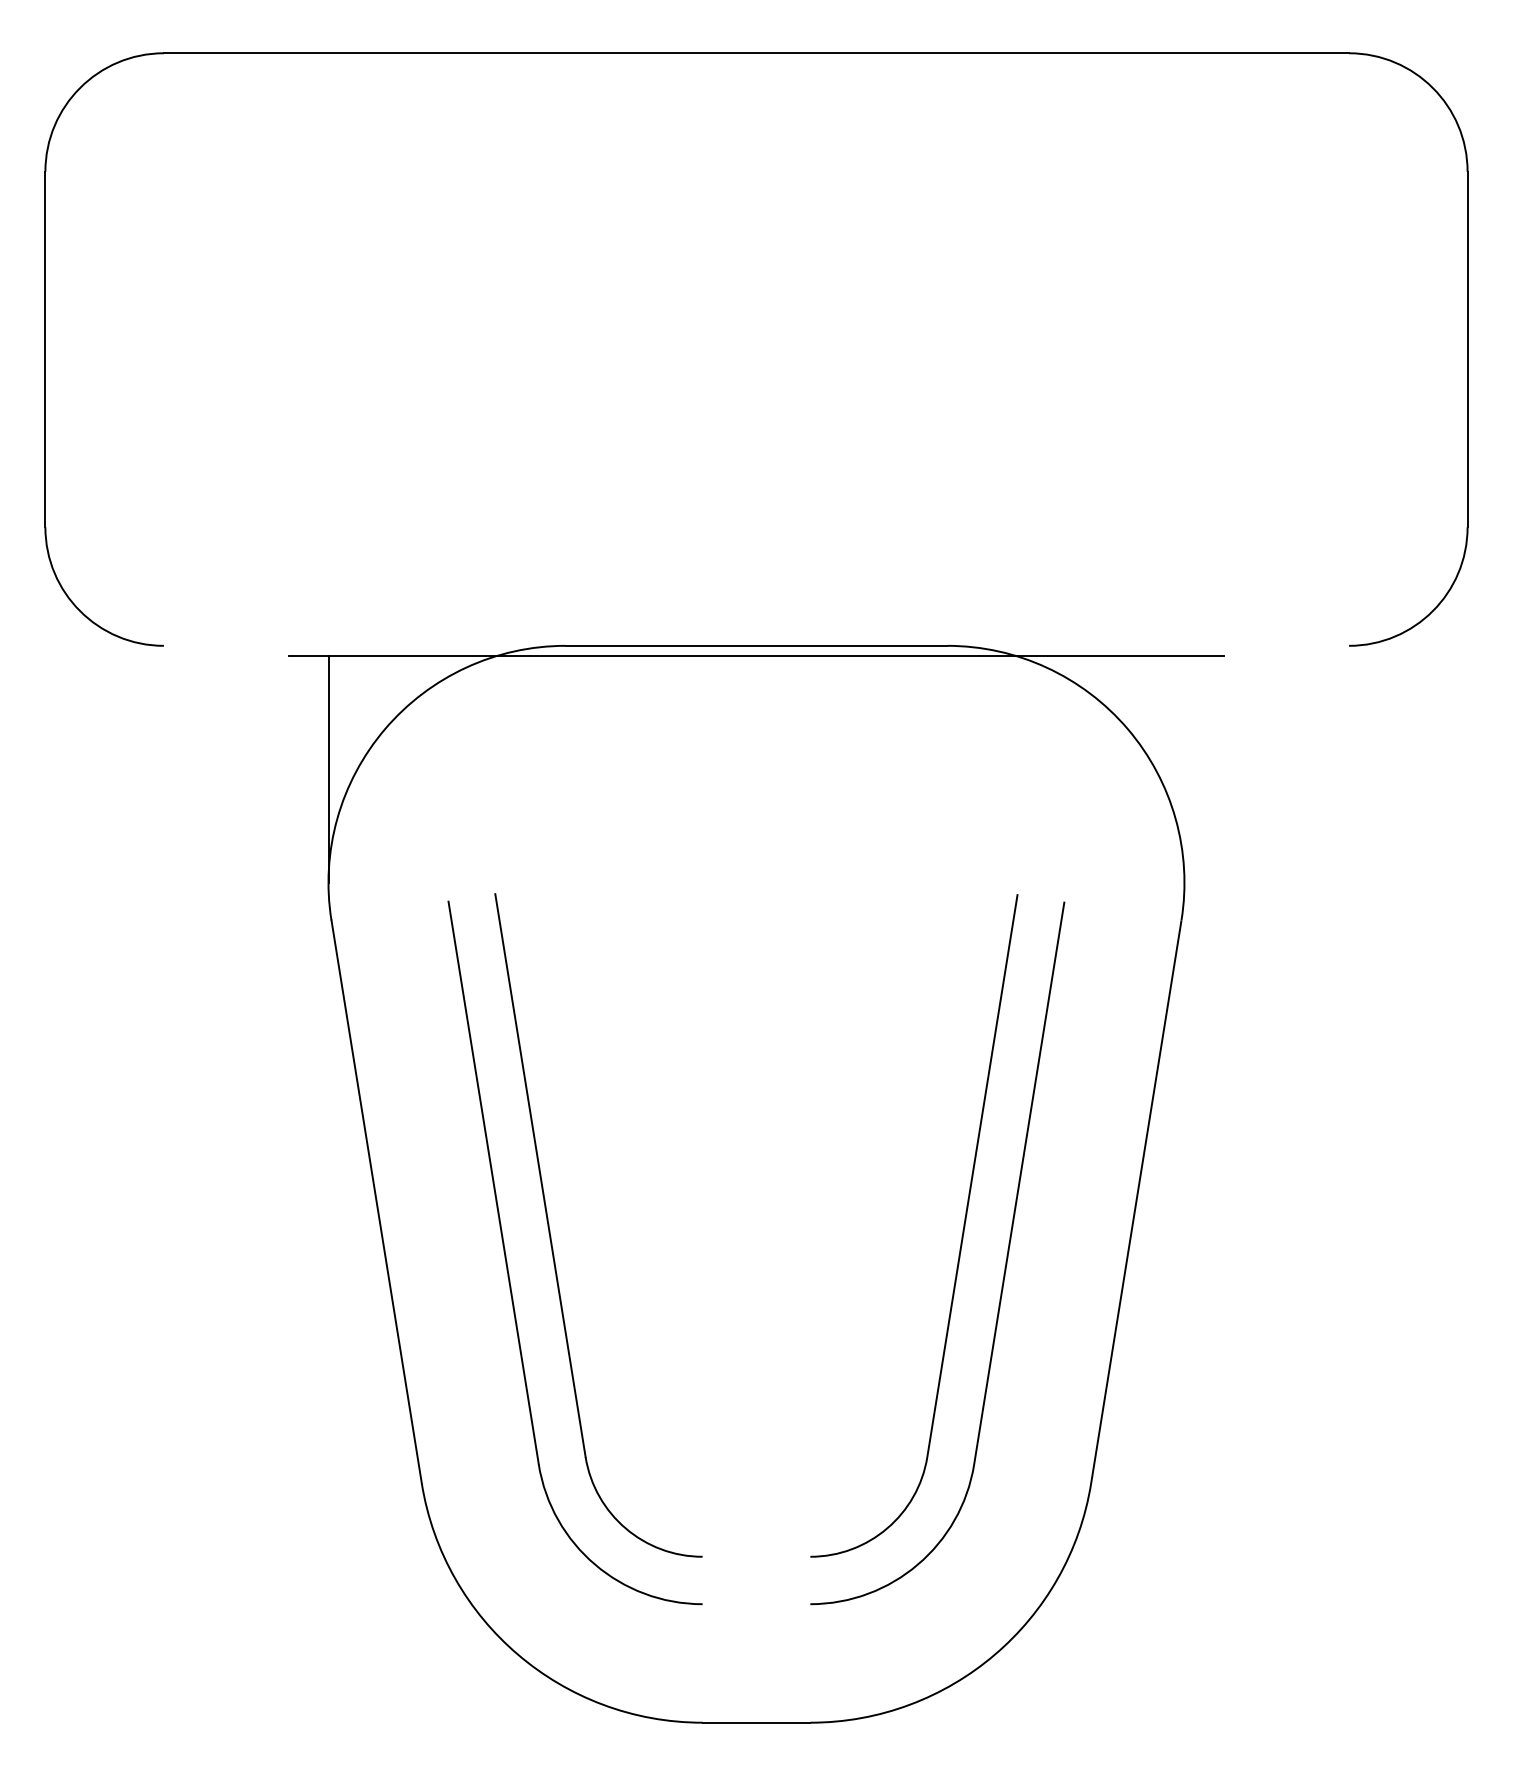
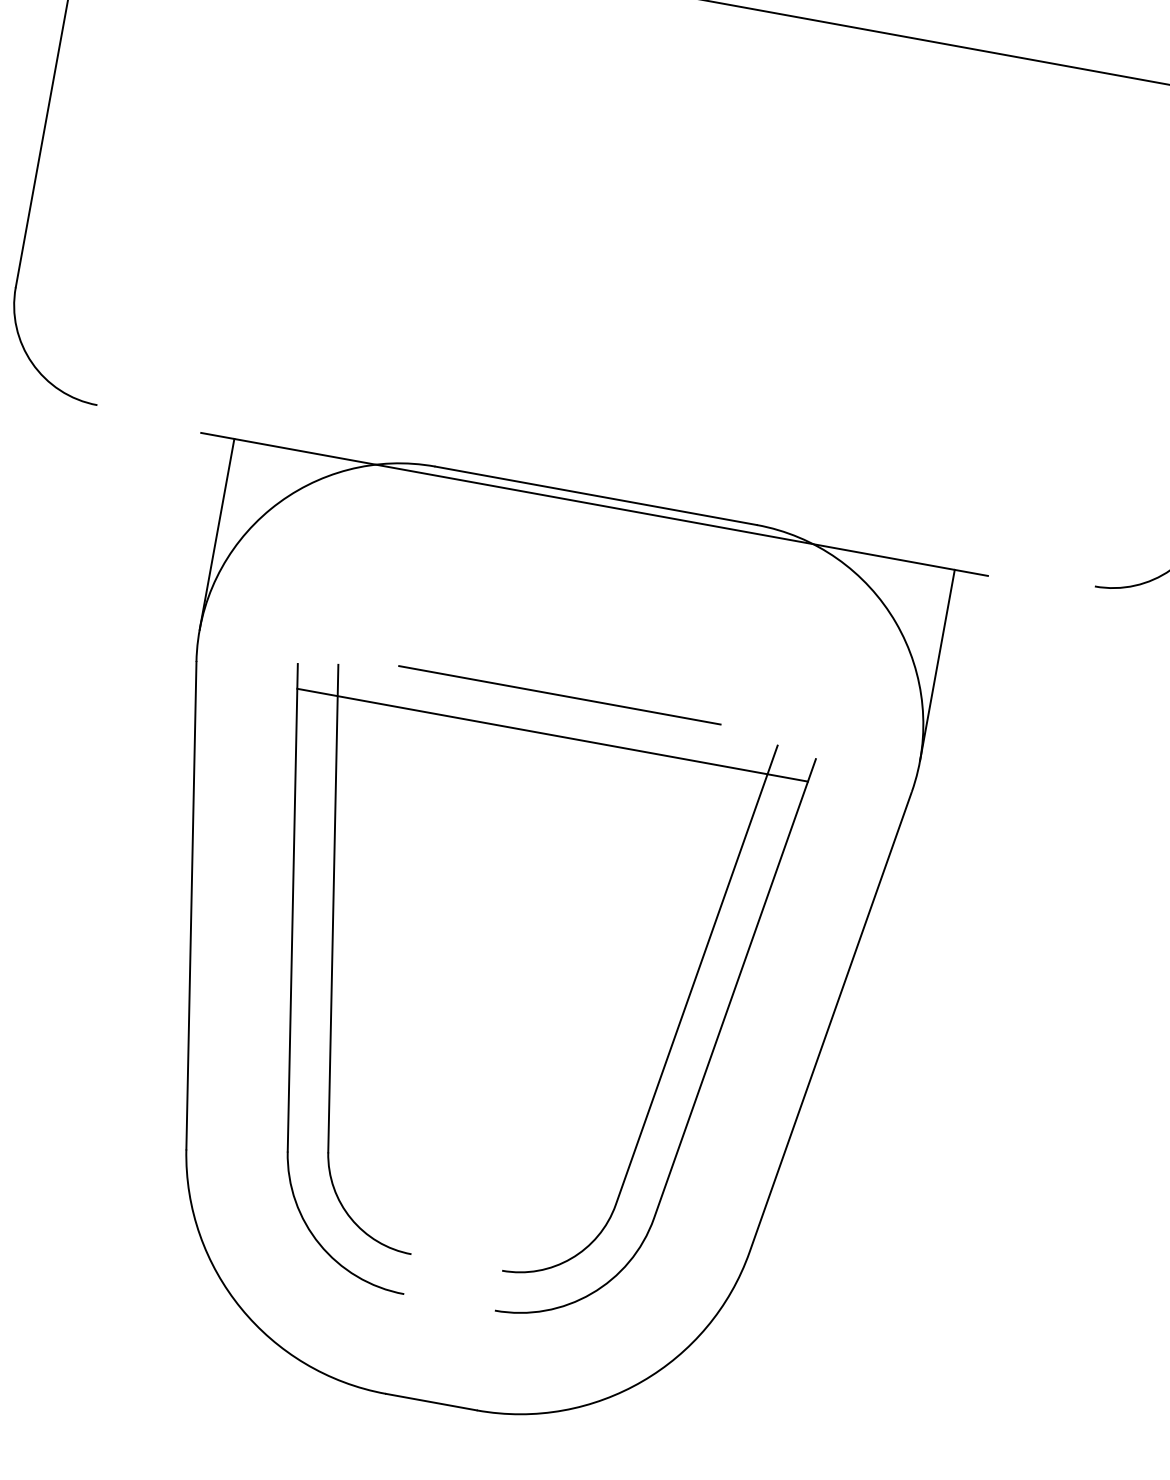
line: (1184, 769) -> (937, 665), added
line: (756, 882) -> (559, 694), added
line: (756, 930) -> (552, 735), added

